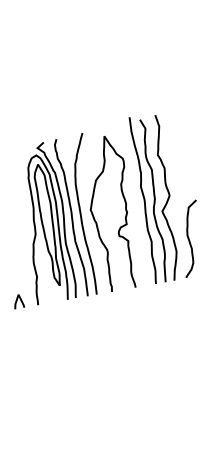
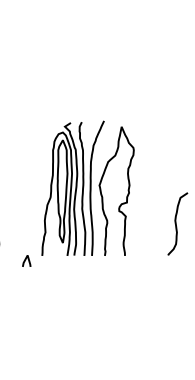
part: (156, 198) -> (155, 185), removed
line: (18, 299) -> (26, 259), moved

